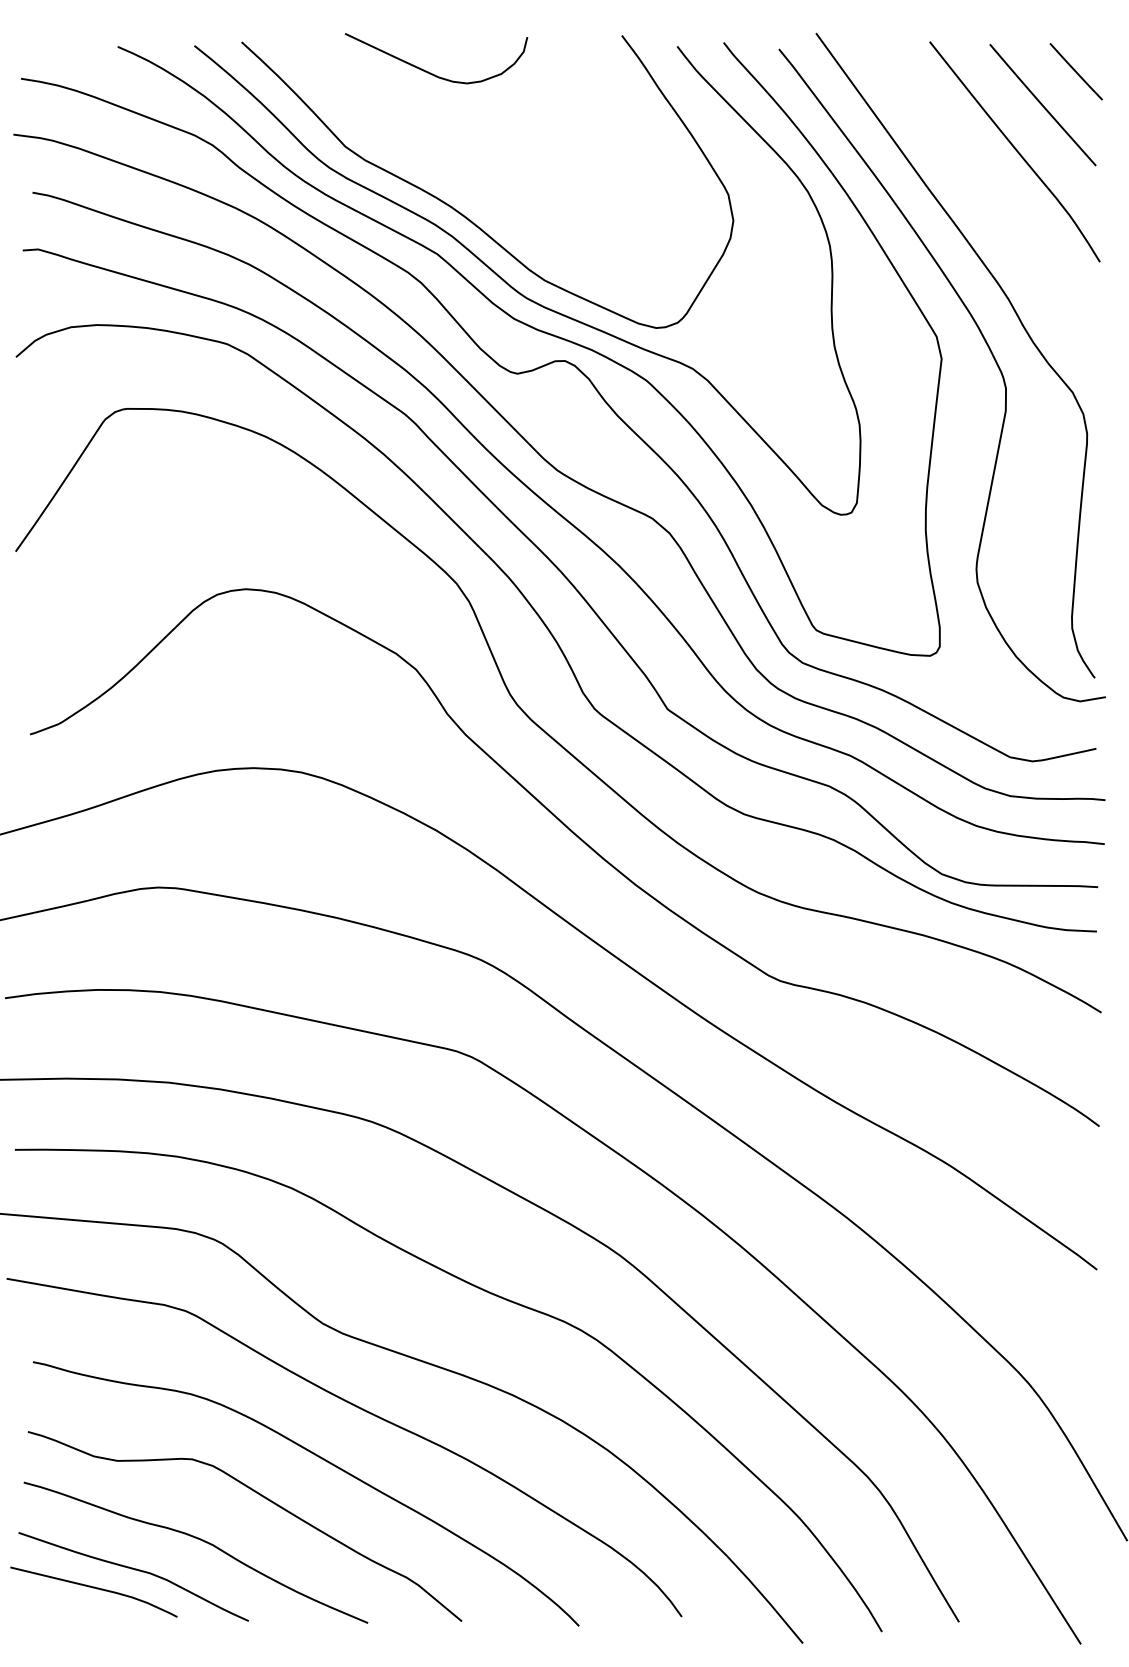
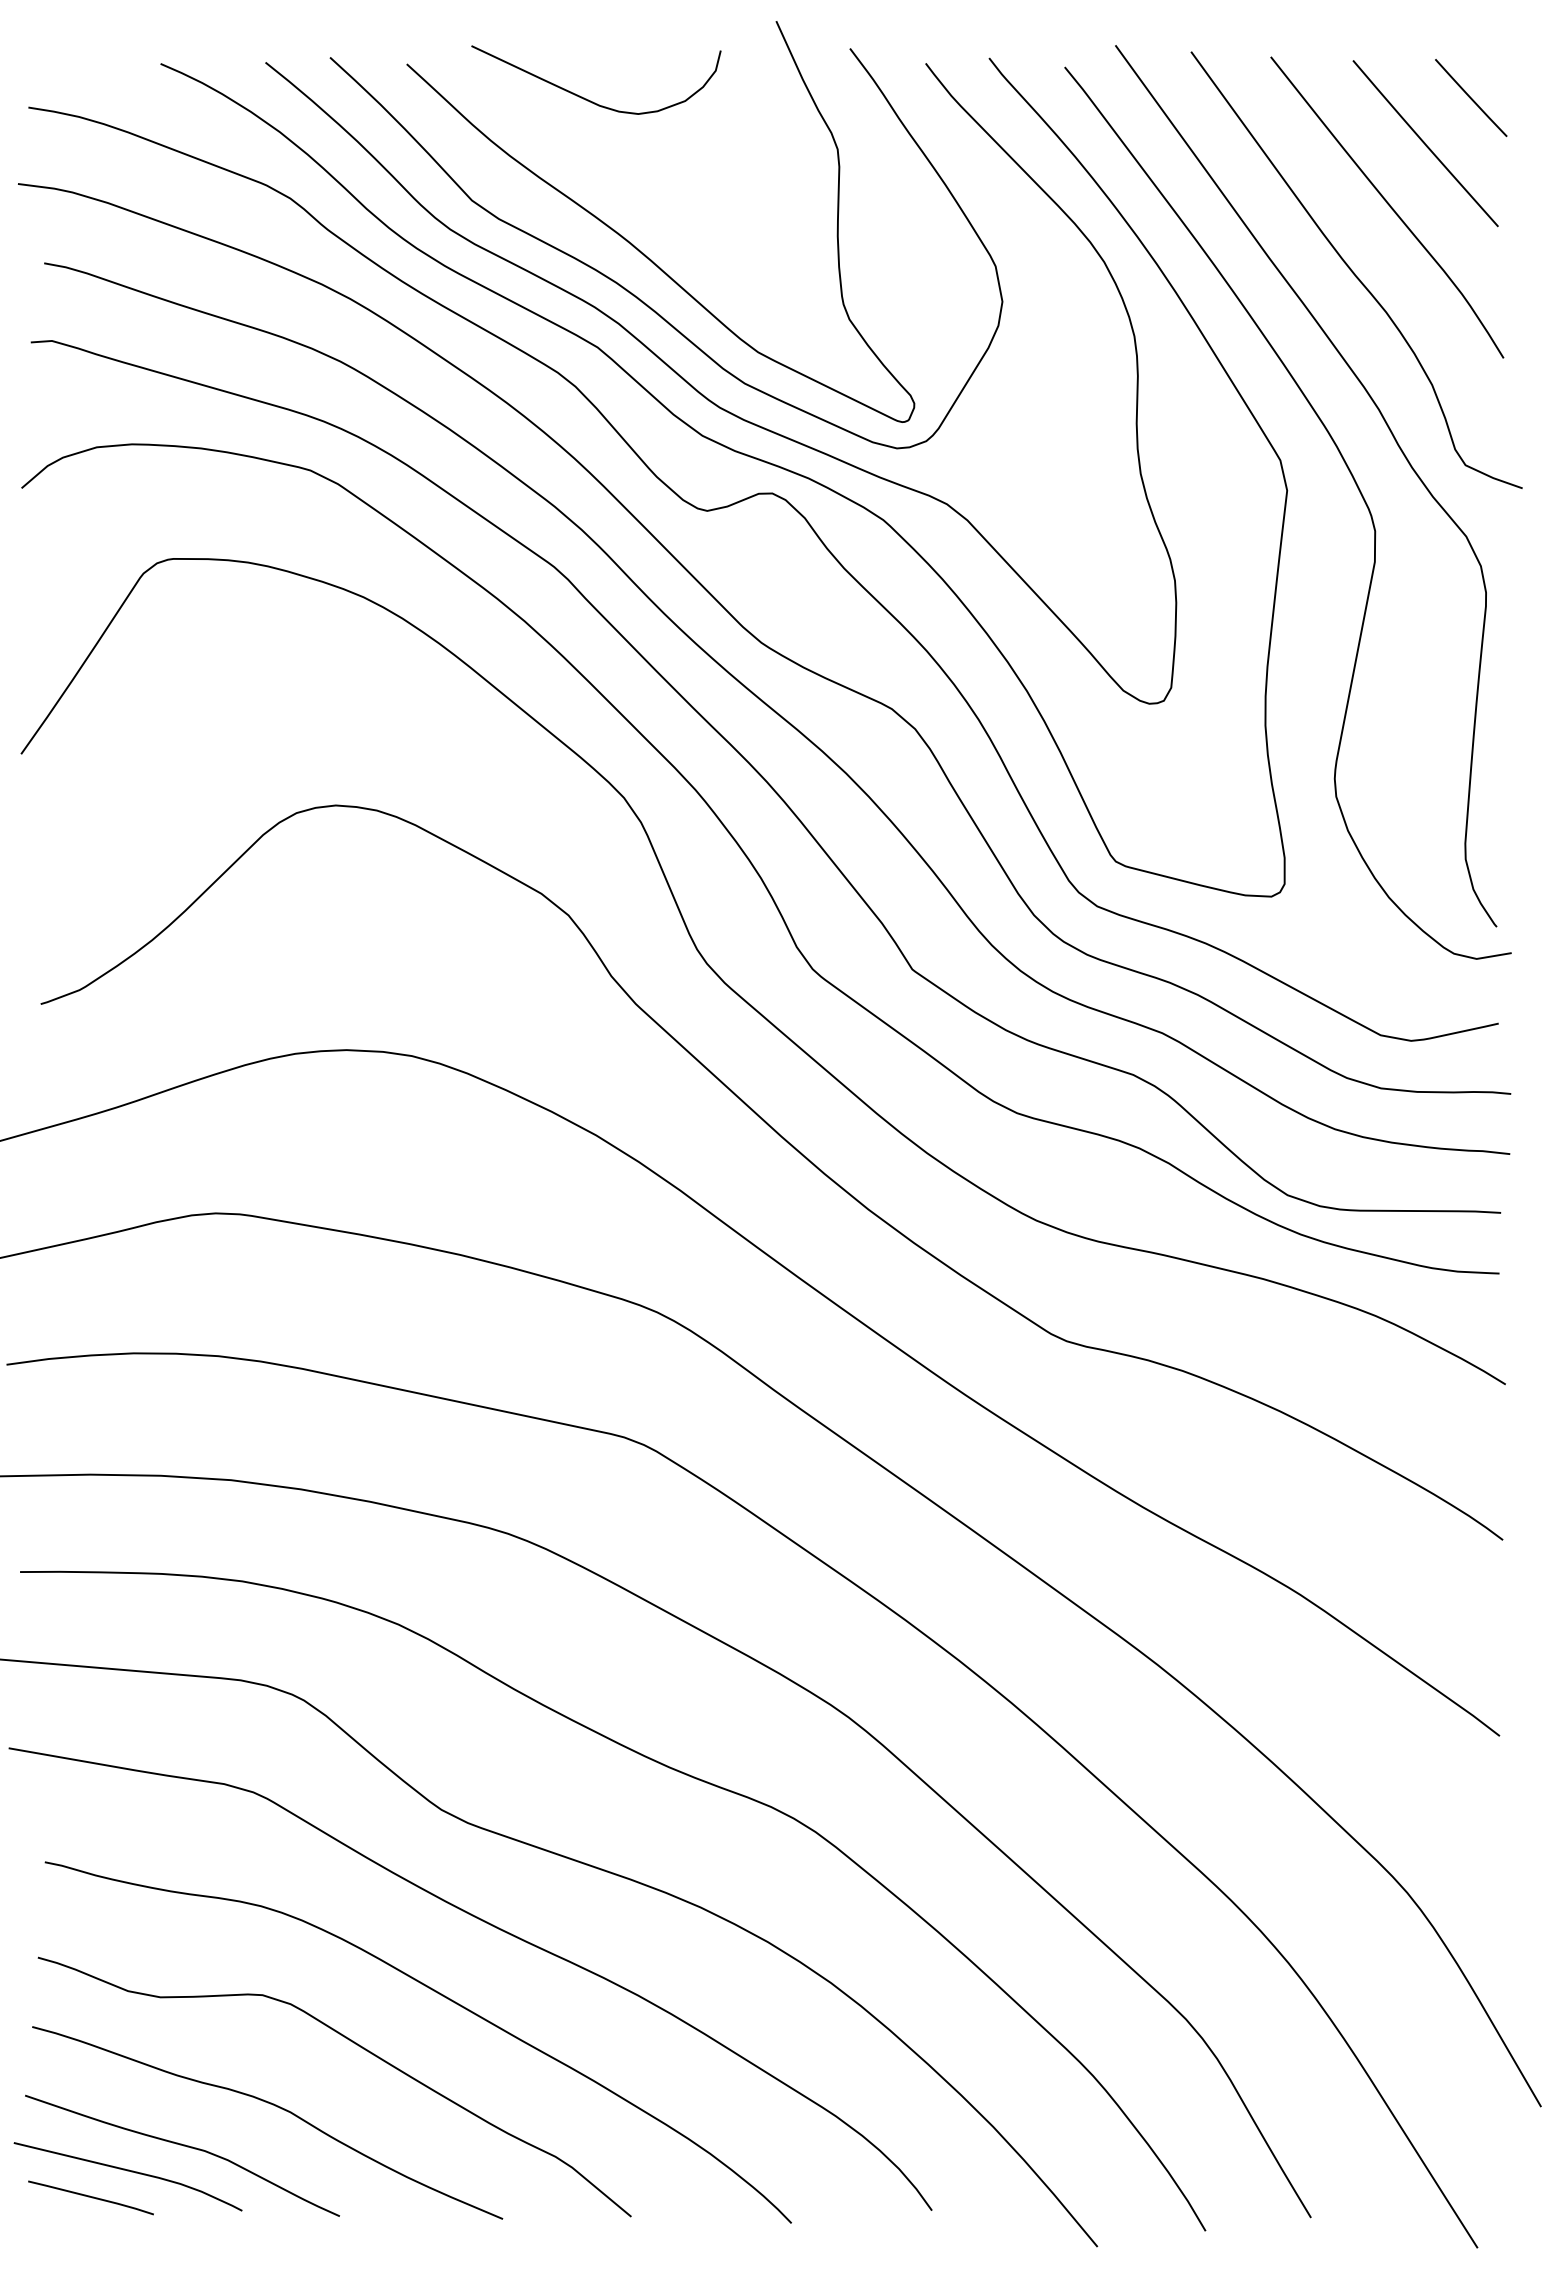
curve: (467, 181) -> (638, 248), added
curve: (990, 198) -> (1353, 271), added
line: (66, 1607) -> (90, 2197), added

